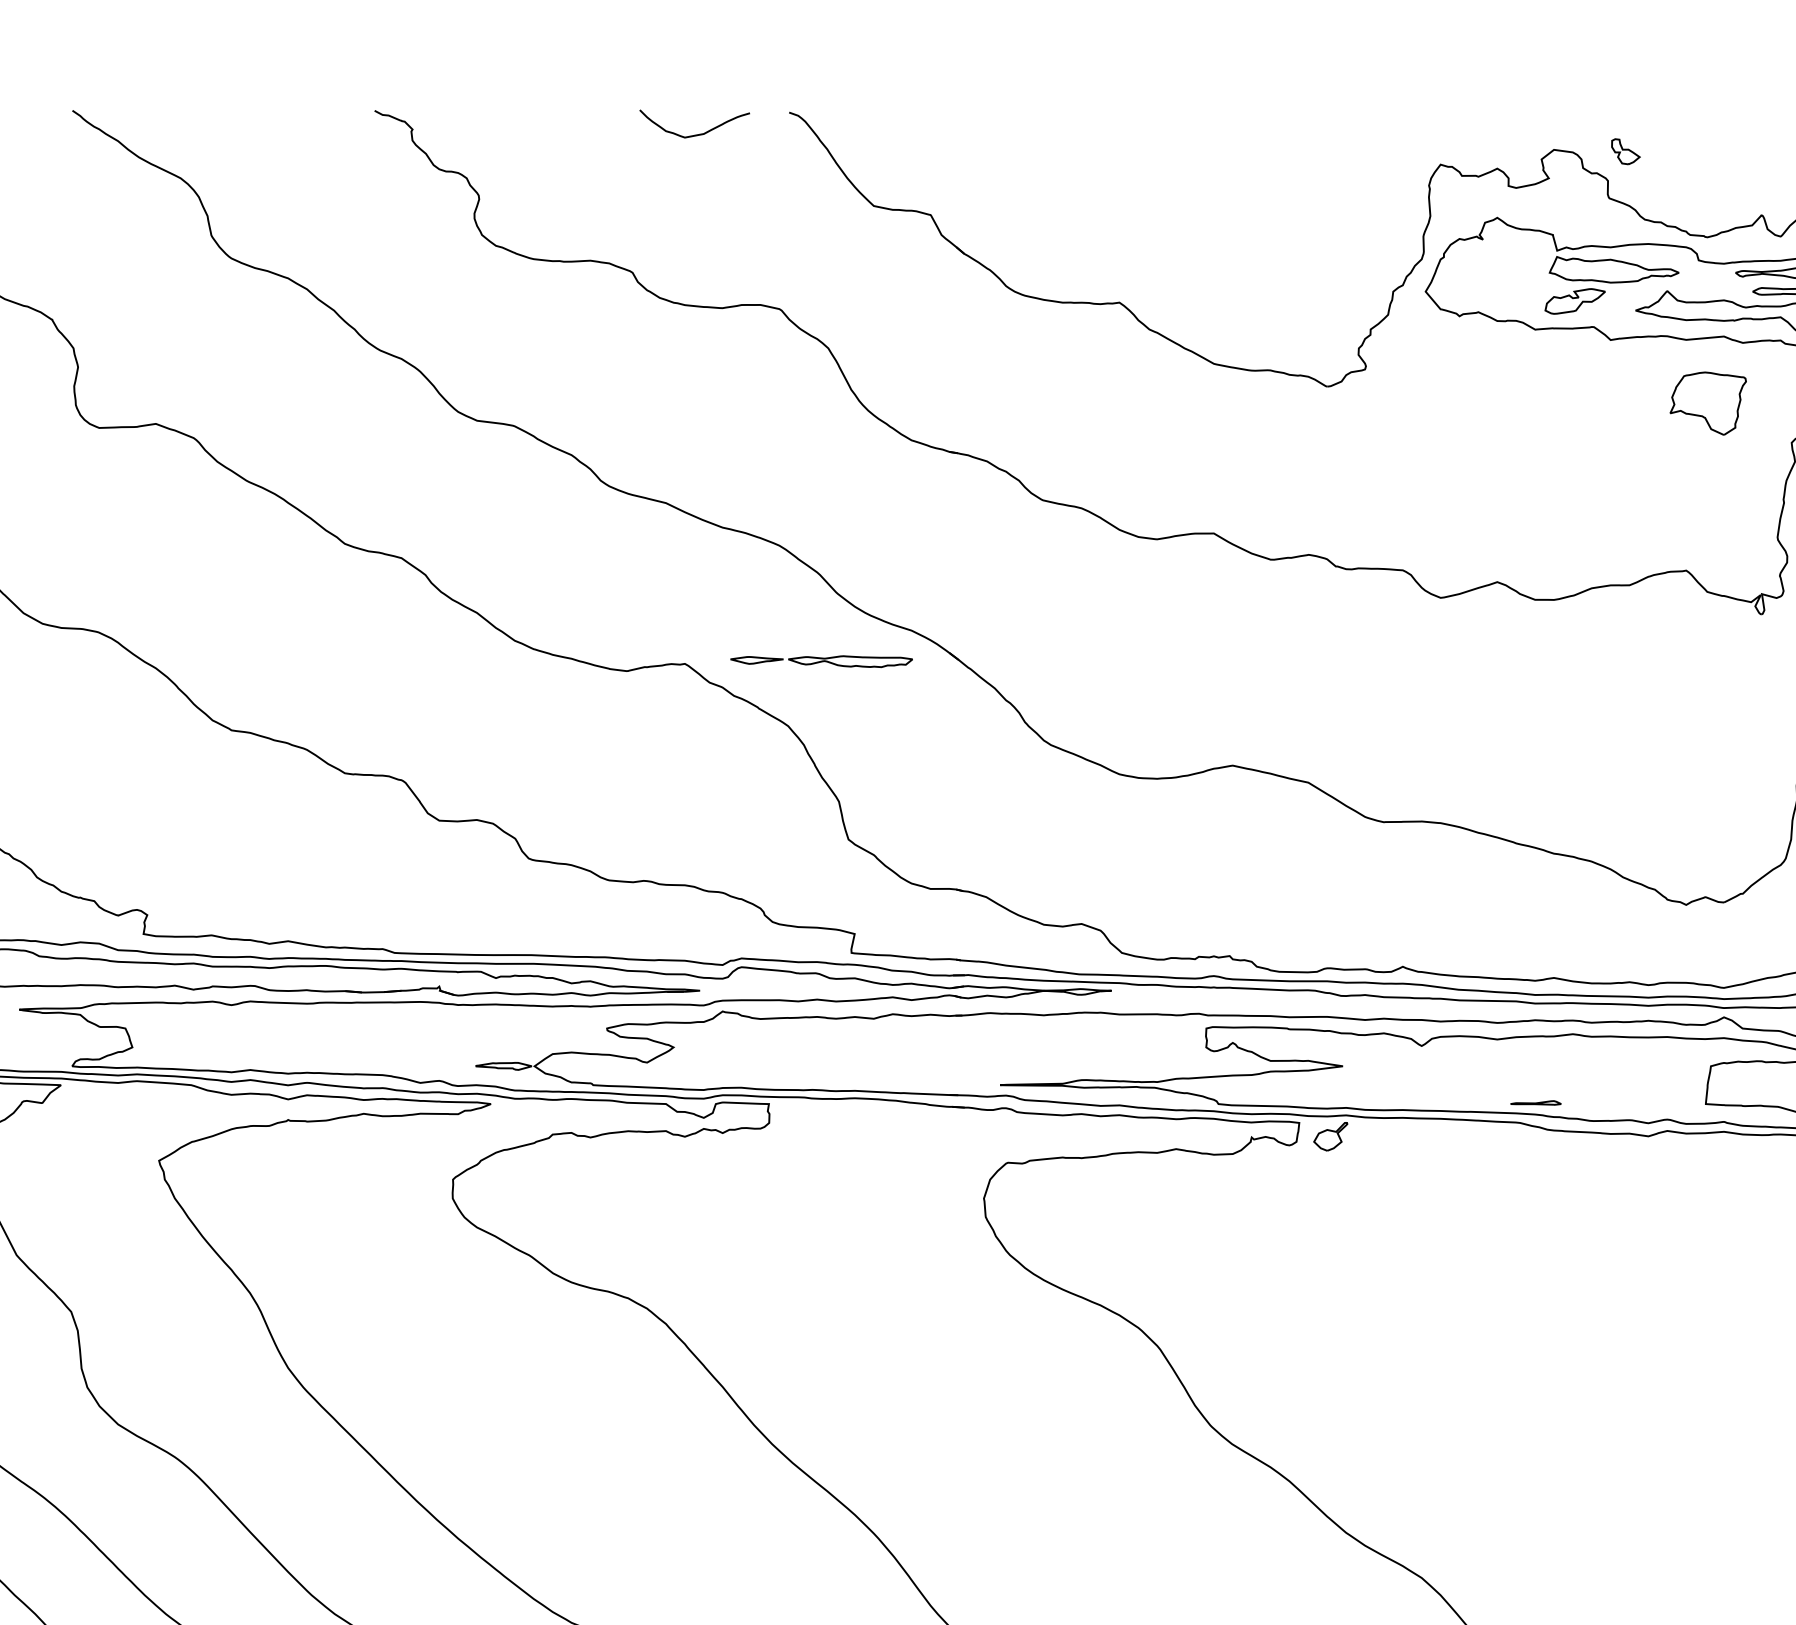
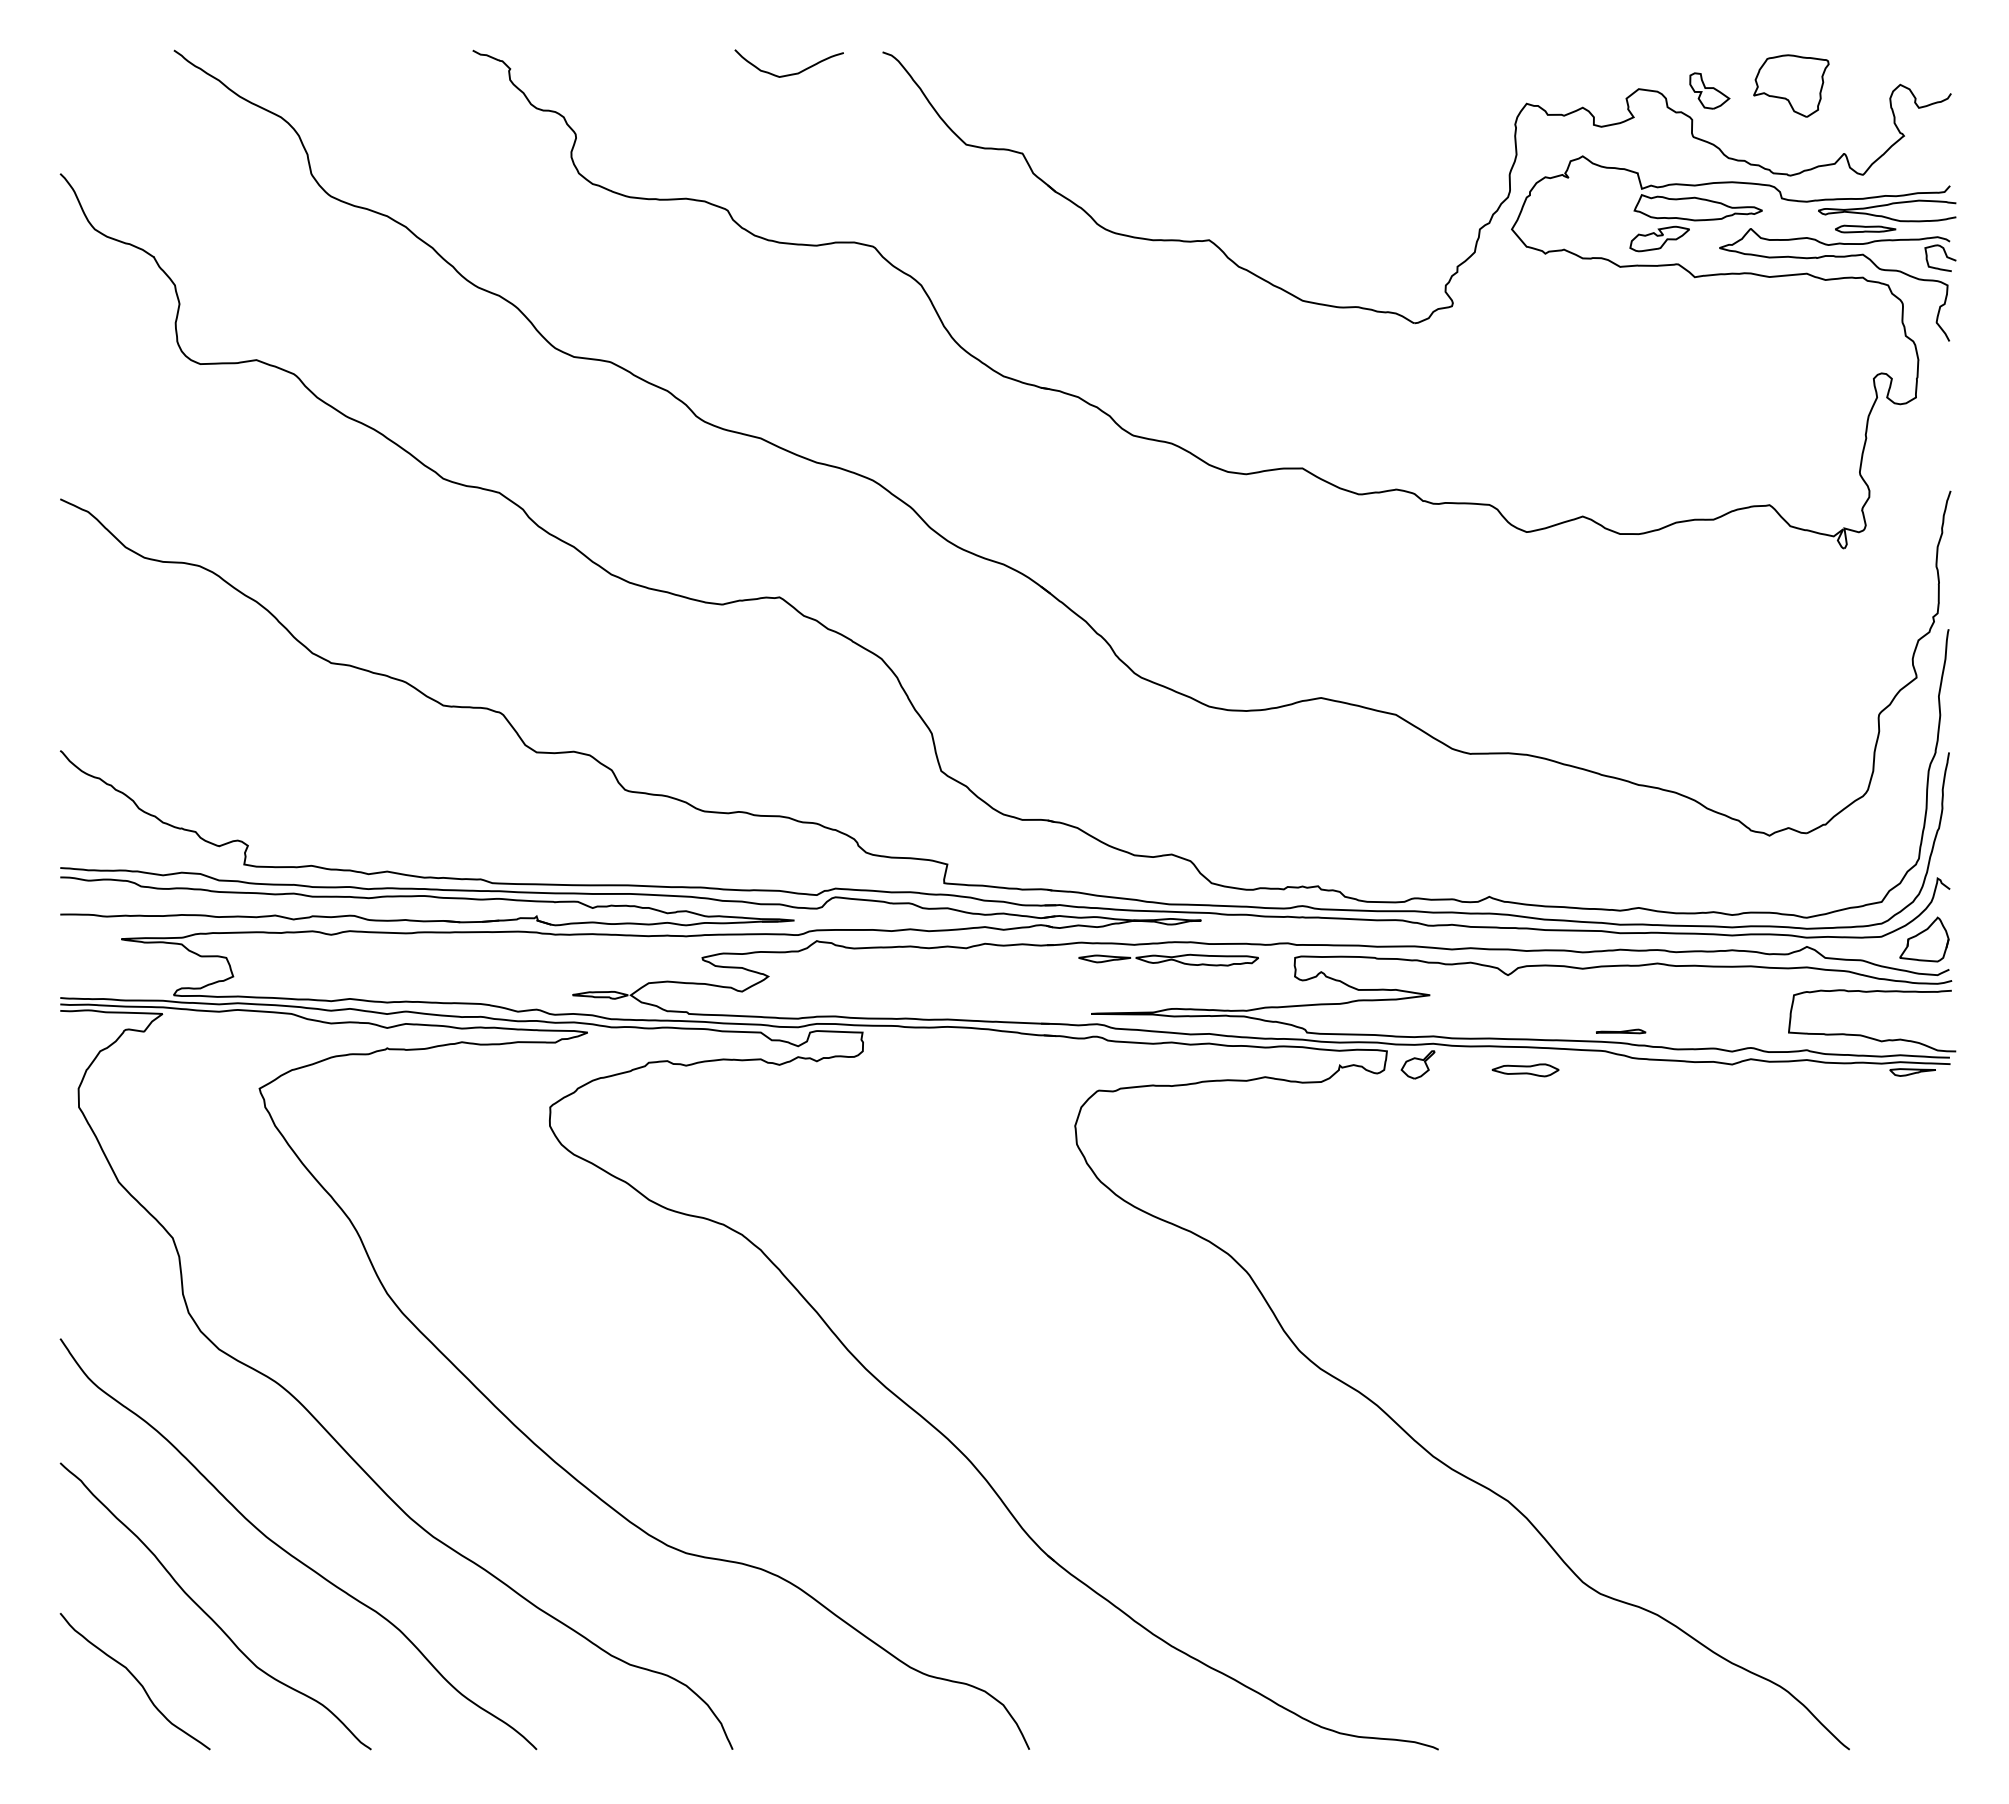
part: (1625, 151) -> (1709, 90), size x1.43
part: (1708, 403) -> (1791, 85), moved
part: (821, 660) -> (1168, 959), moved
part: (1439, 1142) -> (1525, 1070), added

